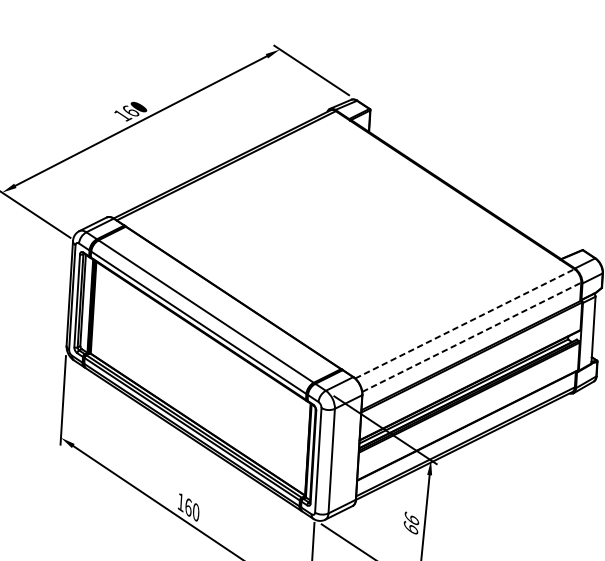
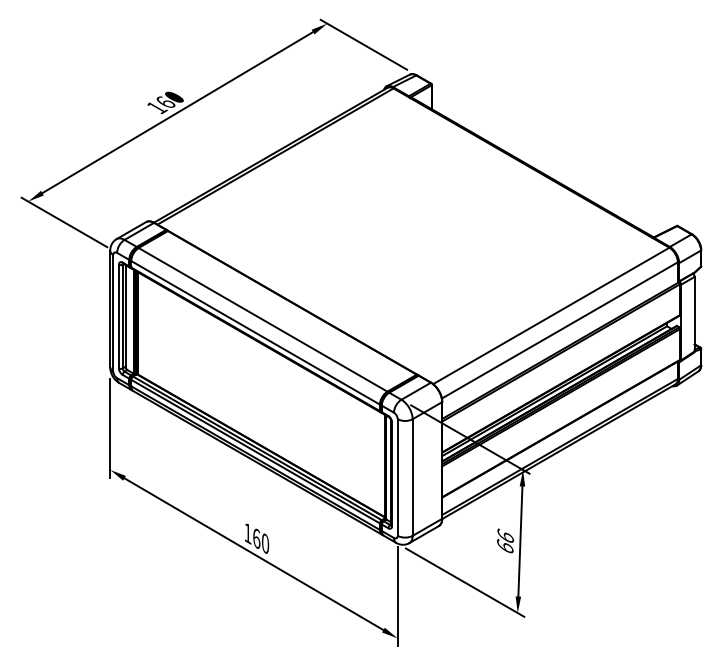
line: (465, 323) -> (551, 315), dashed -> solid
line: (472, 337) -> (560, 330), dashed -> solid

